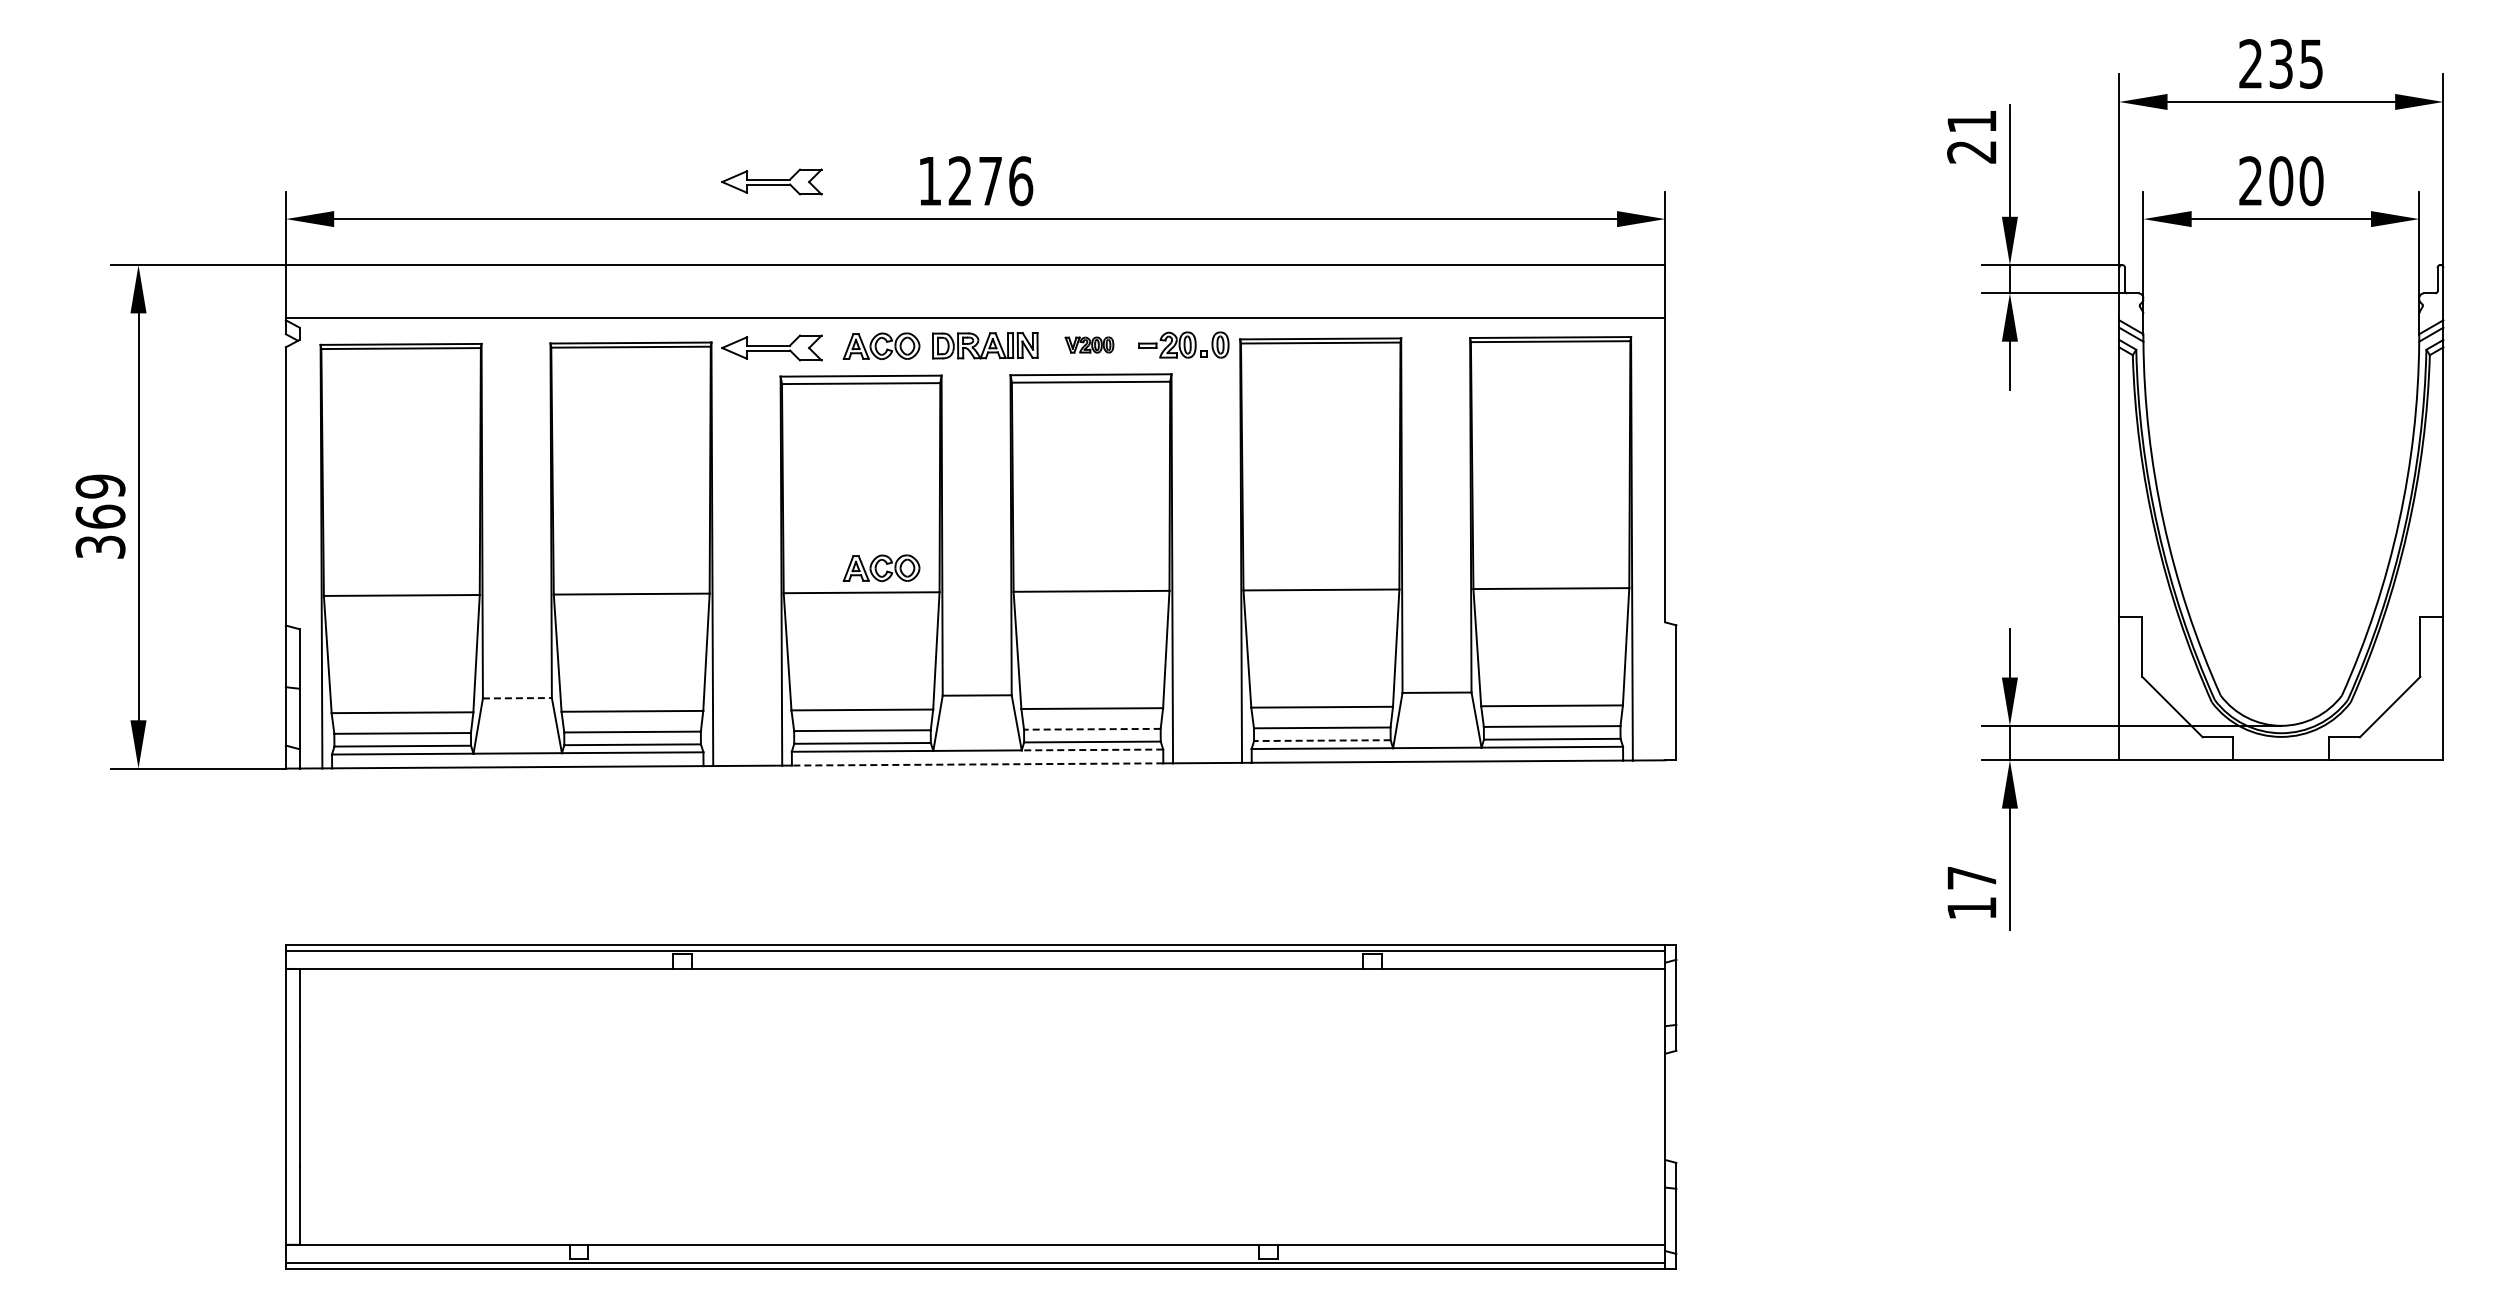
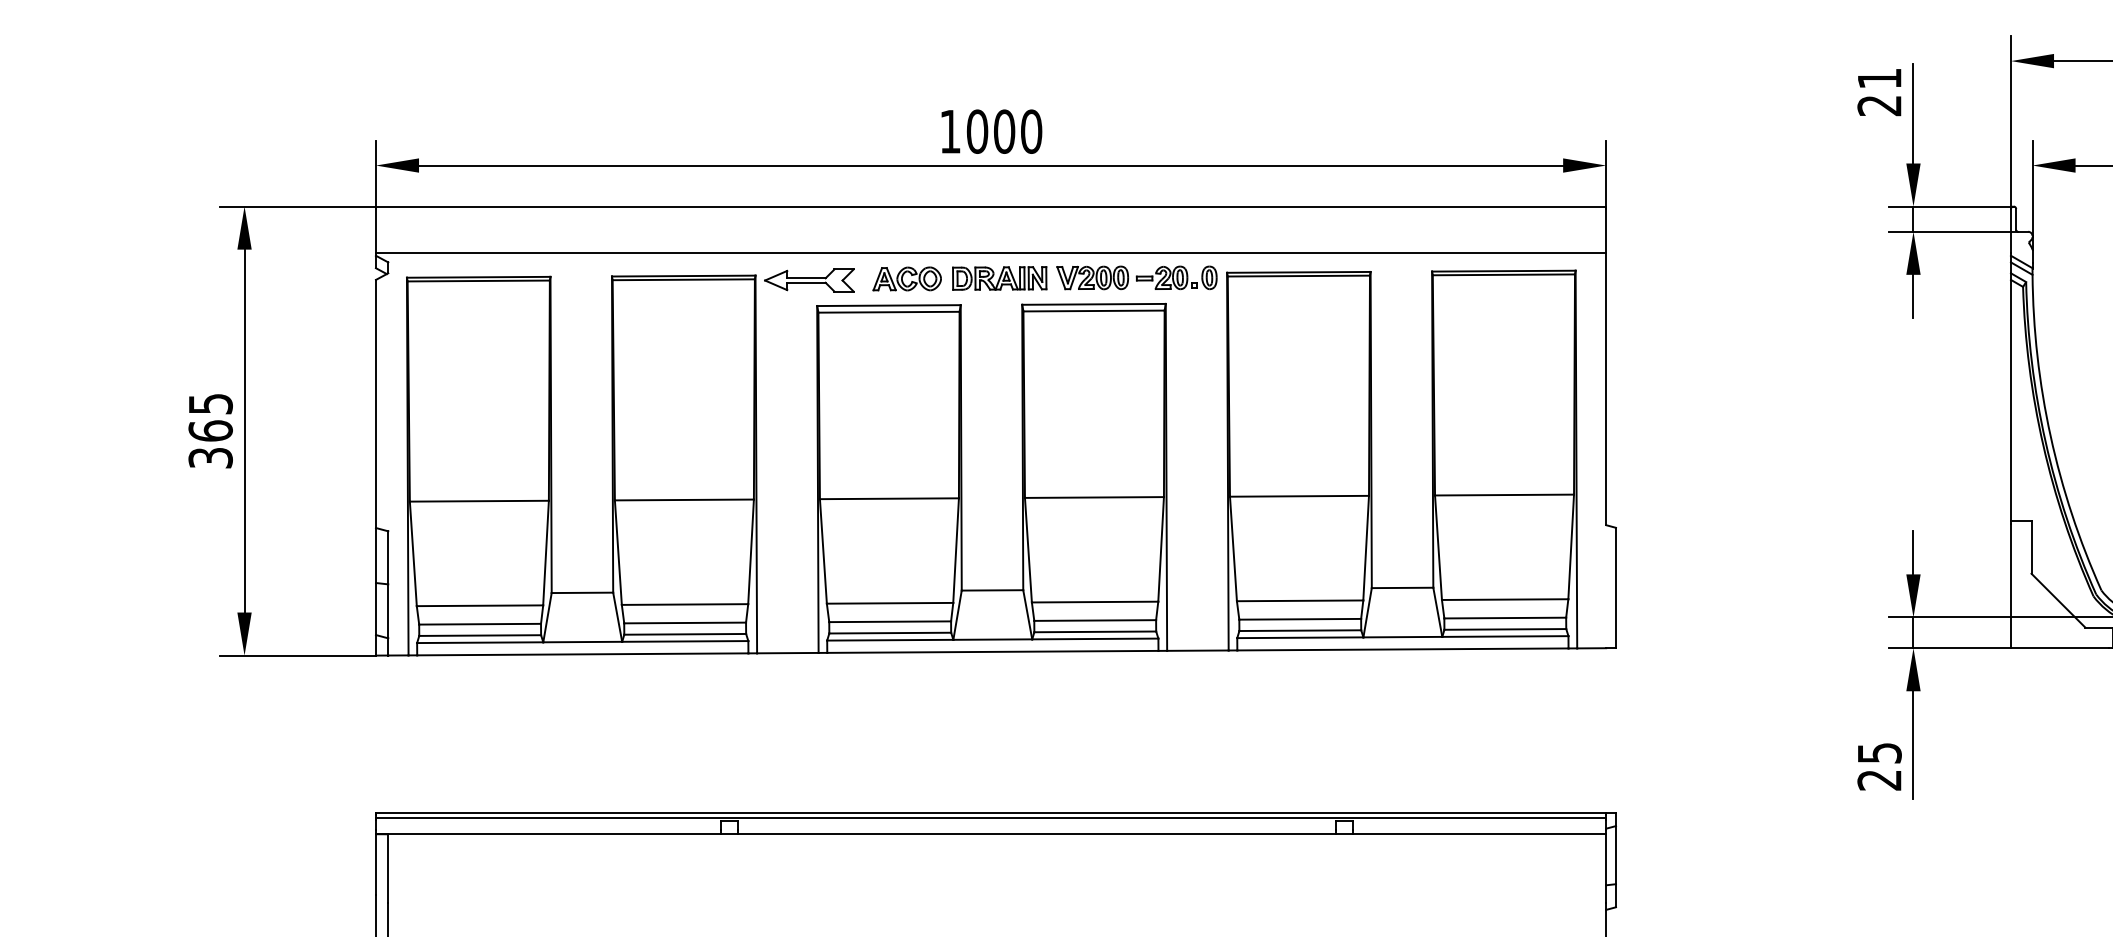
part: (771, 181) -> (809, 132), removed
text: (990, 181) -> (1004, 132), 1276 -> 1000
part: (1089, 344) -> (1092, 277), size x1.67
text: (100, 486) -> (210, 404), 369 -> 365
part: (881, 568) -> (907, 477), removed
line: (517, 698) -> (582, 593), dashed -> solid
line: (1091, 729) -> (1094, 620), dashed -> solid
line: (1321, 740) -> (1299, 630), dashed -> solid
line: (1092, 749) -> (1095, 638), dashed -> solid
line: (977, 764) -> (992, 651), dashed -> solid
text: (1971, 893) -> (1879, 766), 17 -> 25

